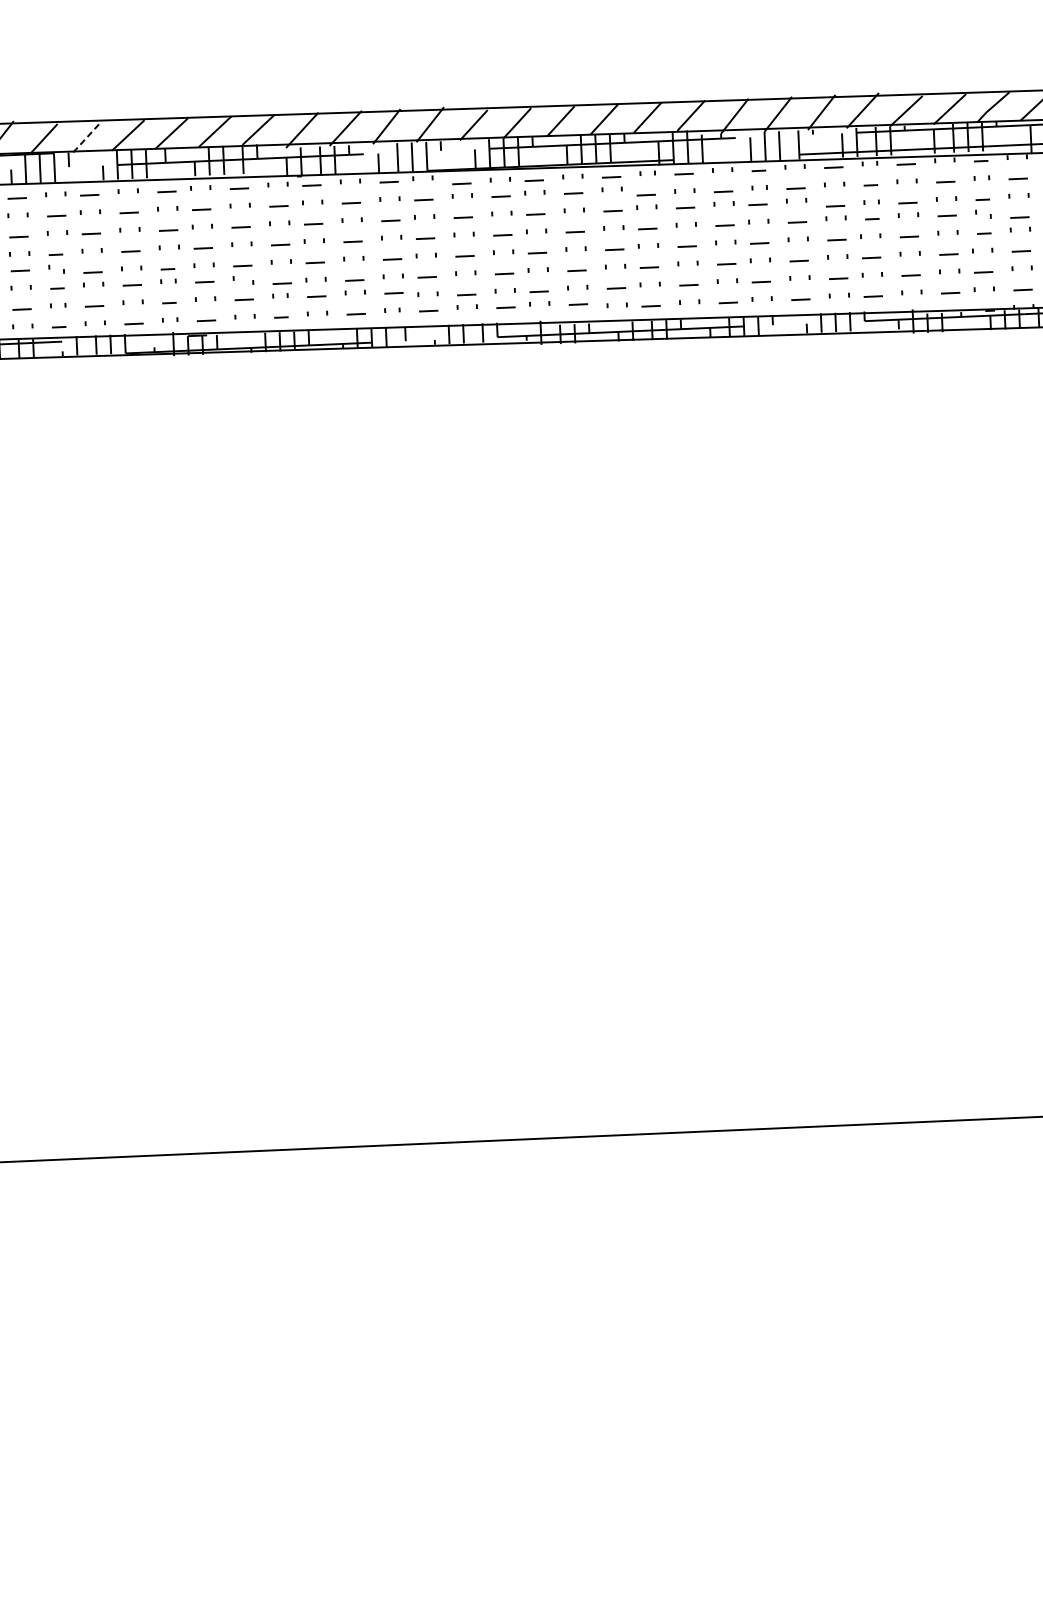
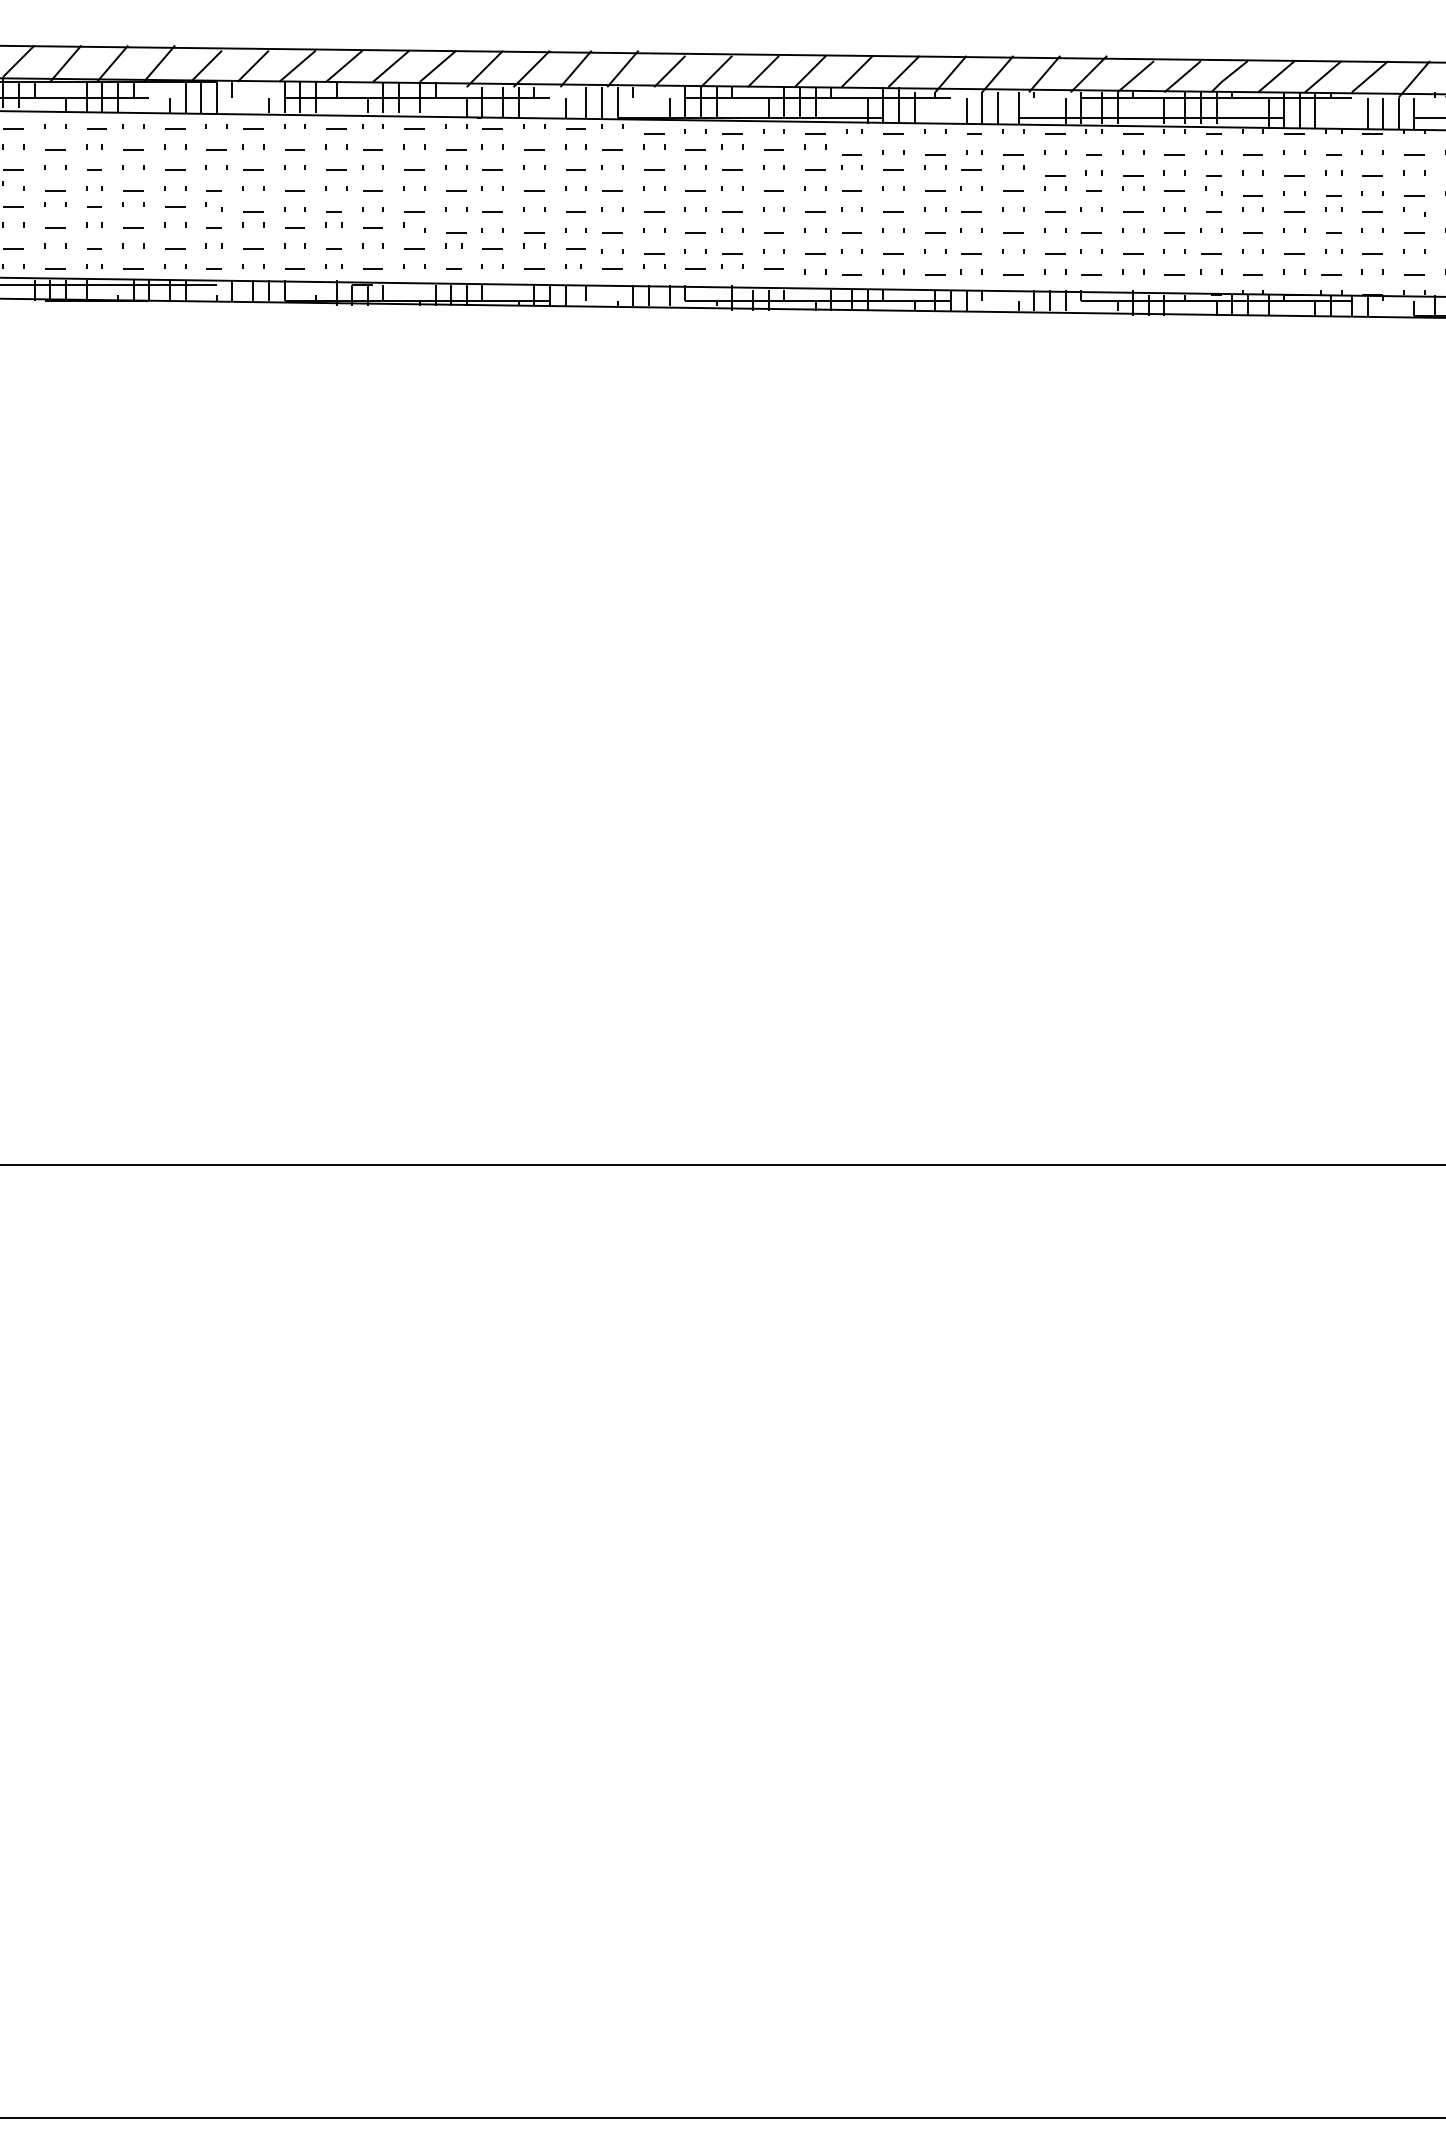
line: (87, 136) -> (253, 65), dashed -> solid

